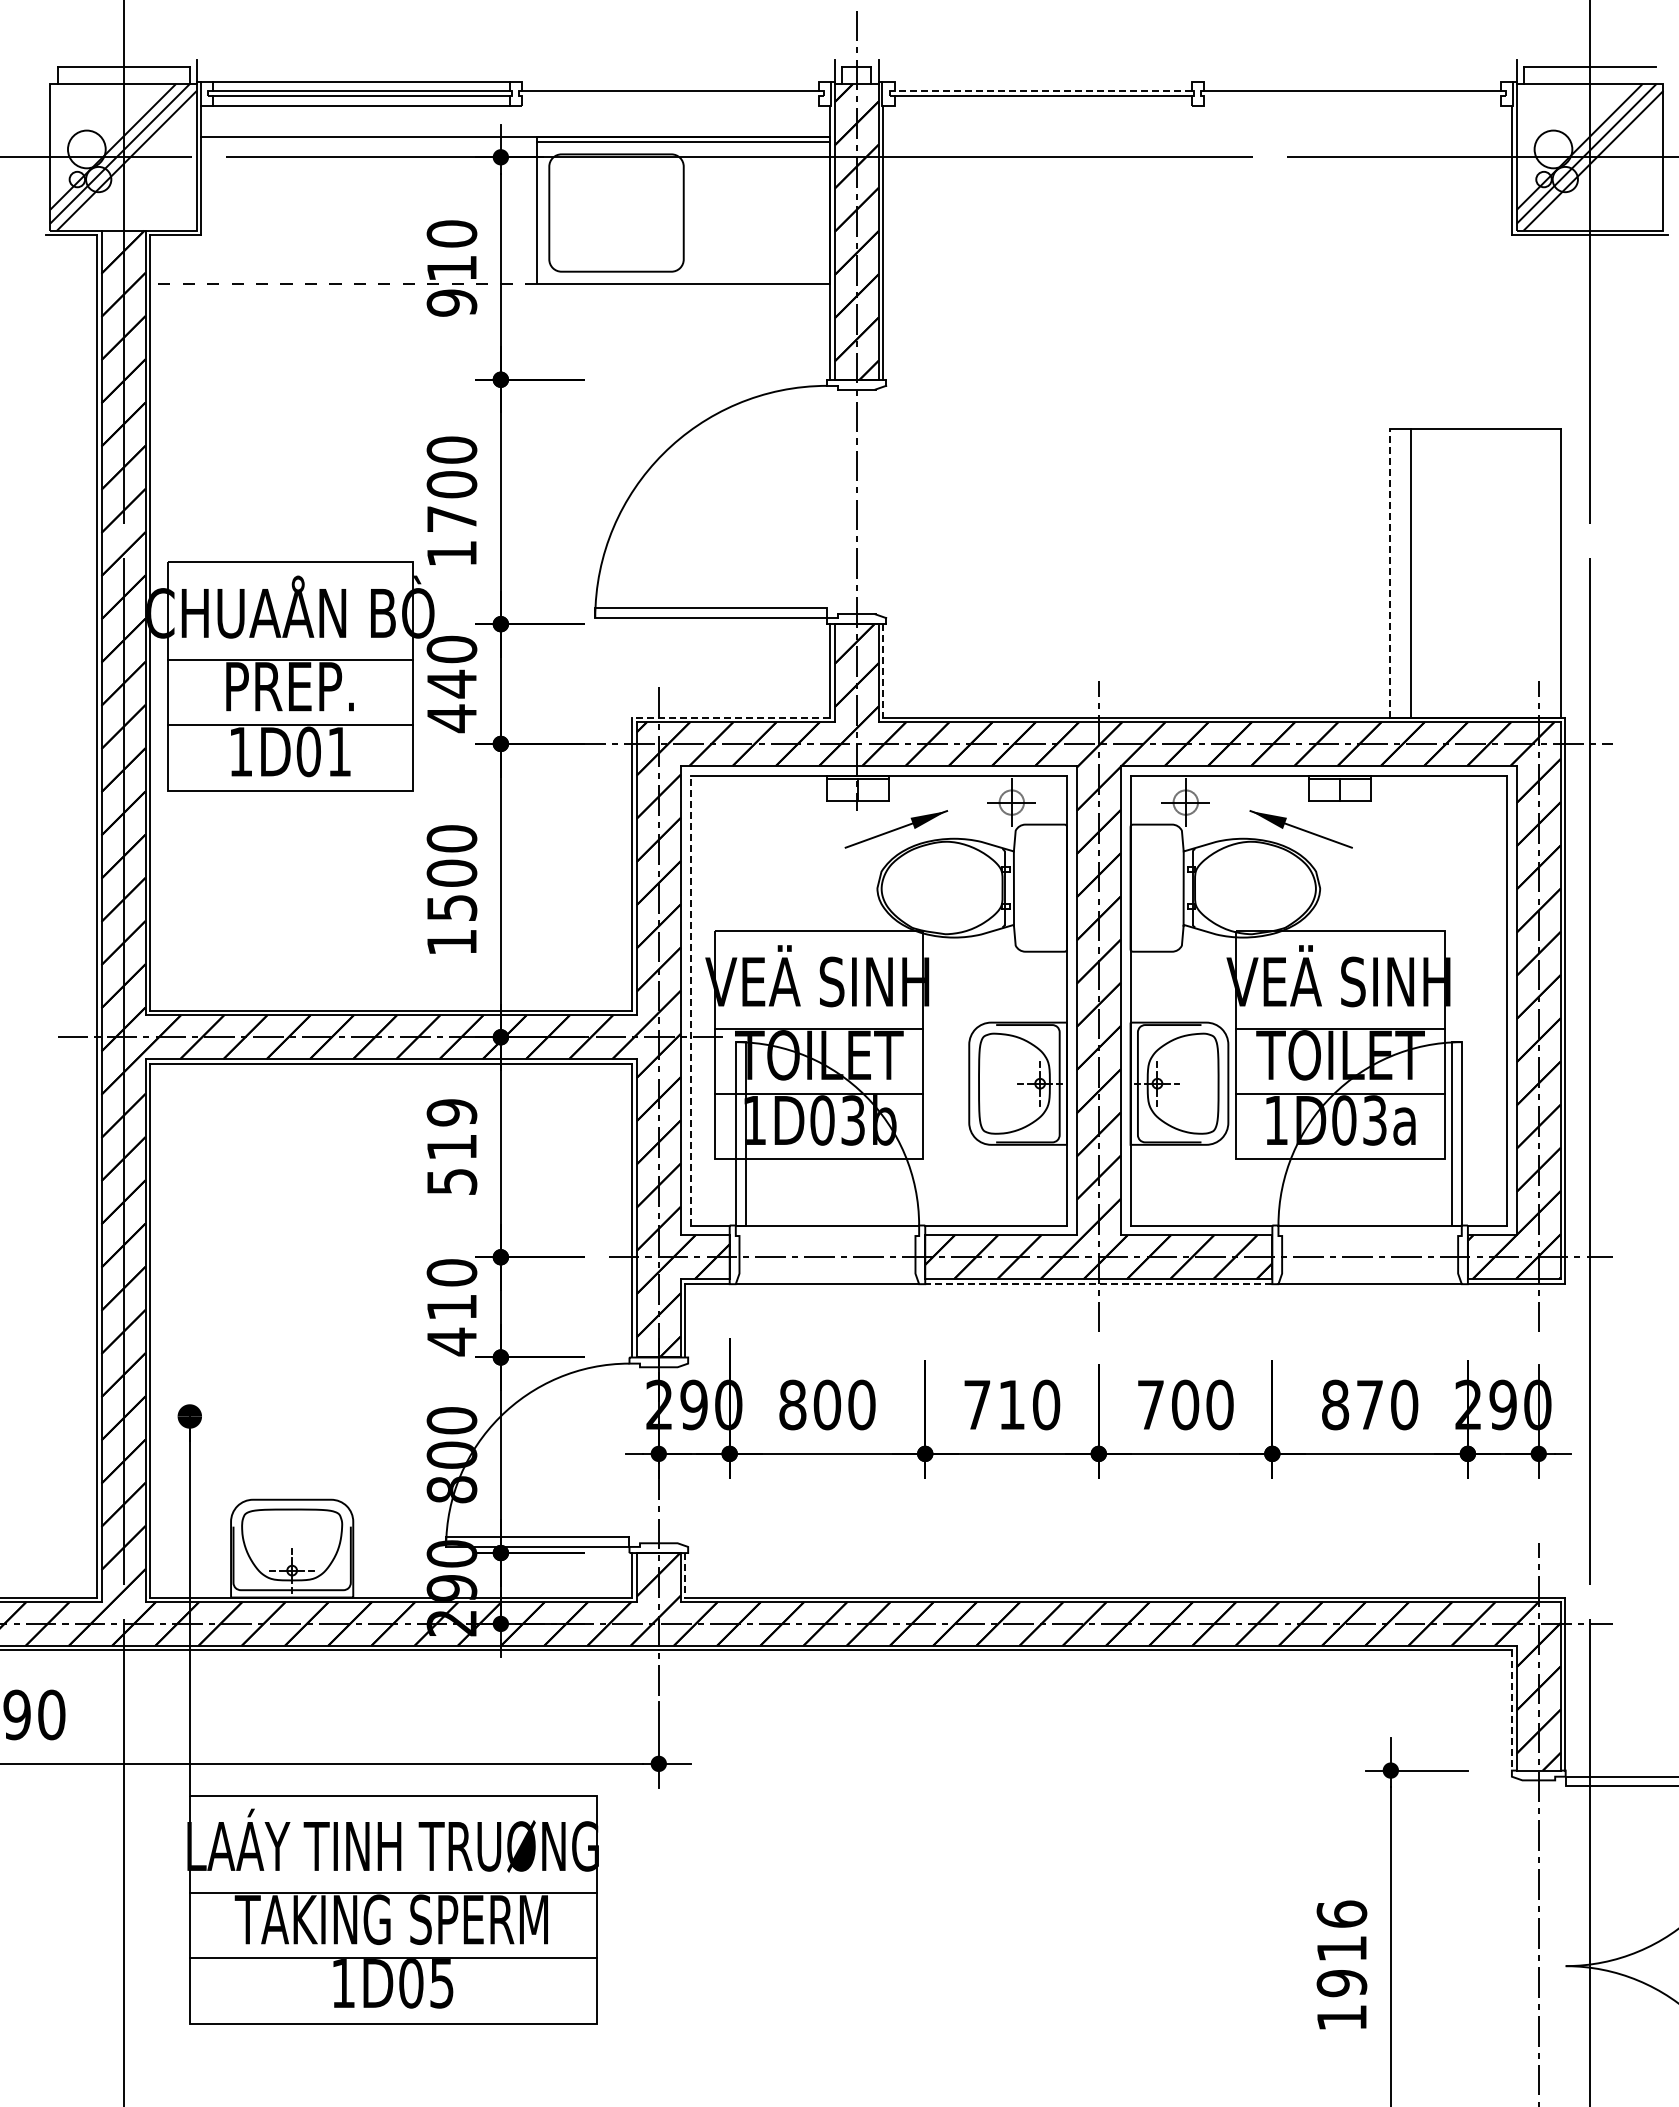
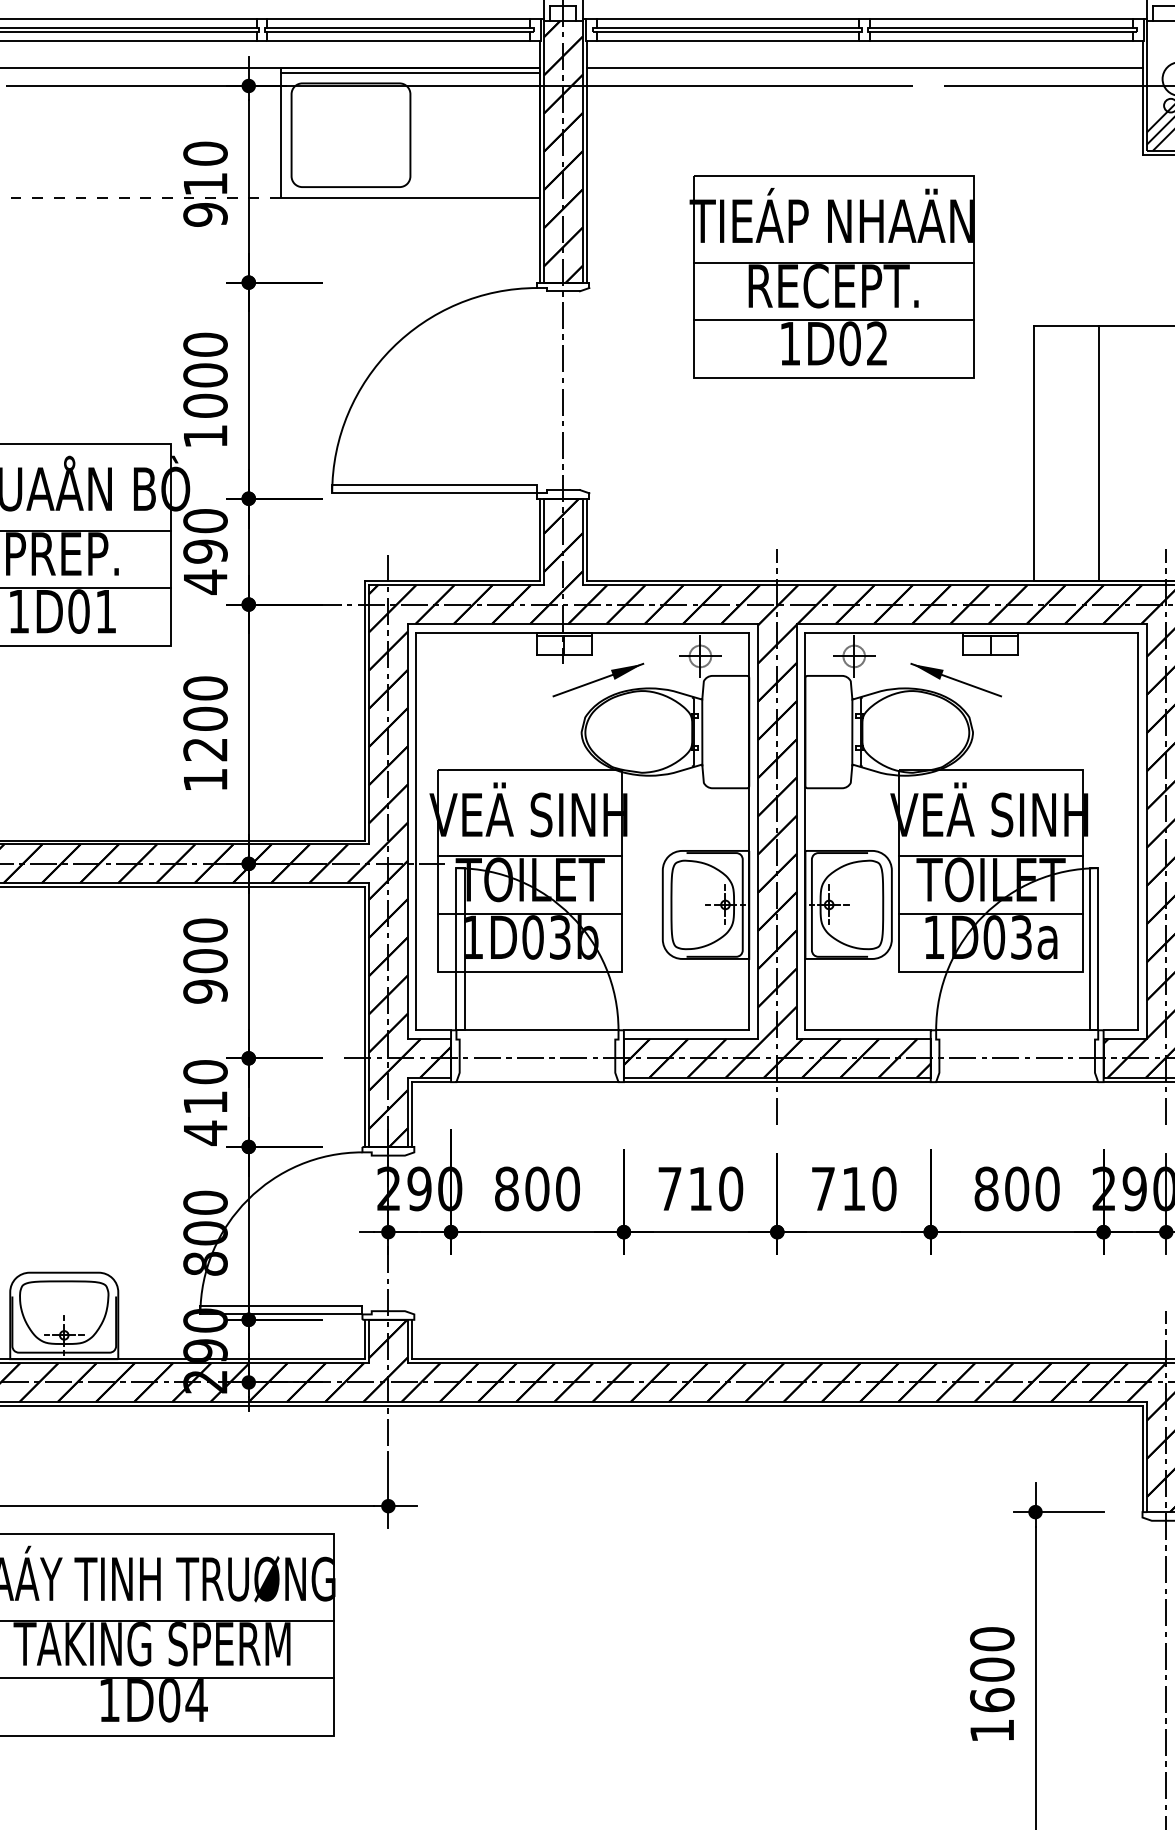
line: (669, 81) -> (397, 18), added
line: (1042, 81) -> (727, 18), added
line: (1351, 81) -> (1000, 18), added
line: (1042, 91) -> (727, 27), dashed -> solid
line: (669, 96) -> (397, 32), added
line: (1351, 96) -> (1000, 32), added
line: (669, 105) -> (397, 40), added
line: (1042, 105) -> (727, 40), added
line: (1351, 105) -> (1000, 40), added
line: (1197, 137) -> (864, 68), added
part: (1160, 373) -> (831, 277), added
text: (451, 518) -> (205, 405), 1700 -> 1000
line: (1389, 572) -> (1034, 453), dashed -> solid
line: (1411, 572) -> (1099, 453), moved
line: (883, 670) -> (587, 539), dashed -> solid
text: (451, 683) -> (205, 551), 440 -> 490
line: (731, 717) -> (452, 581), dashed -> solid
text: (451, 908) -> (205, 750), 1500 -> 1200
line: (690, 1000) -> (416, 831), dashed -> solid
text: (451, 1147) -> (205, 961), 519 -> 900
line: (1098, 1283) -> (777, 1081), dashed -> solid
text: (1185, 1404) -> (853, 1188), 700 -> 710
text: (1369, 1404) -> (1016, 1188), 870 -> 800
line: (685, 1575) -> (411, 1339), dashed -> solid
line: (1512, 1710) -> (1143, 1459), dashed -> solid
text: (1341, 1948) -> (991, 1669), 1916 -> 1600
text: (441, 1983) -> (196, 1700), 1D05 -> 1D04

